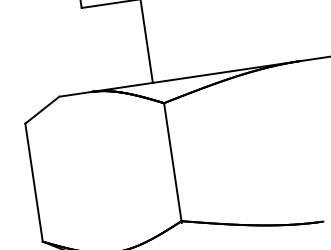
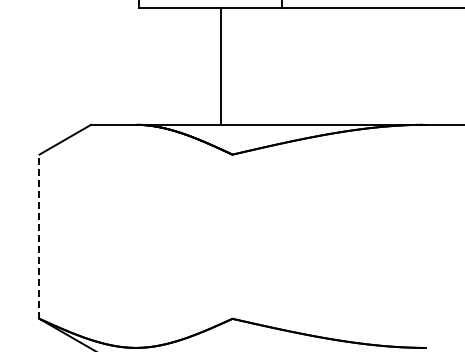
line: (172, 162) -> (232, 237), removed
line: (34, 182) -> (39, 236), solid -> dashed

